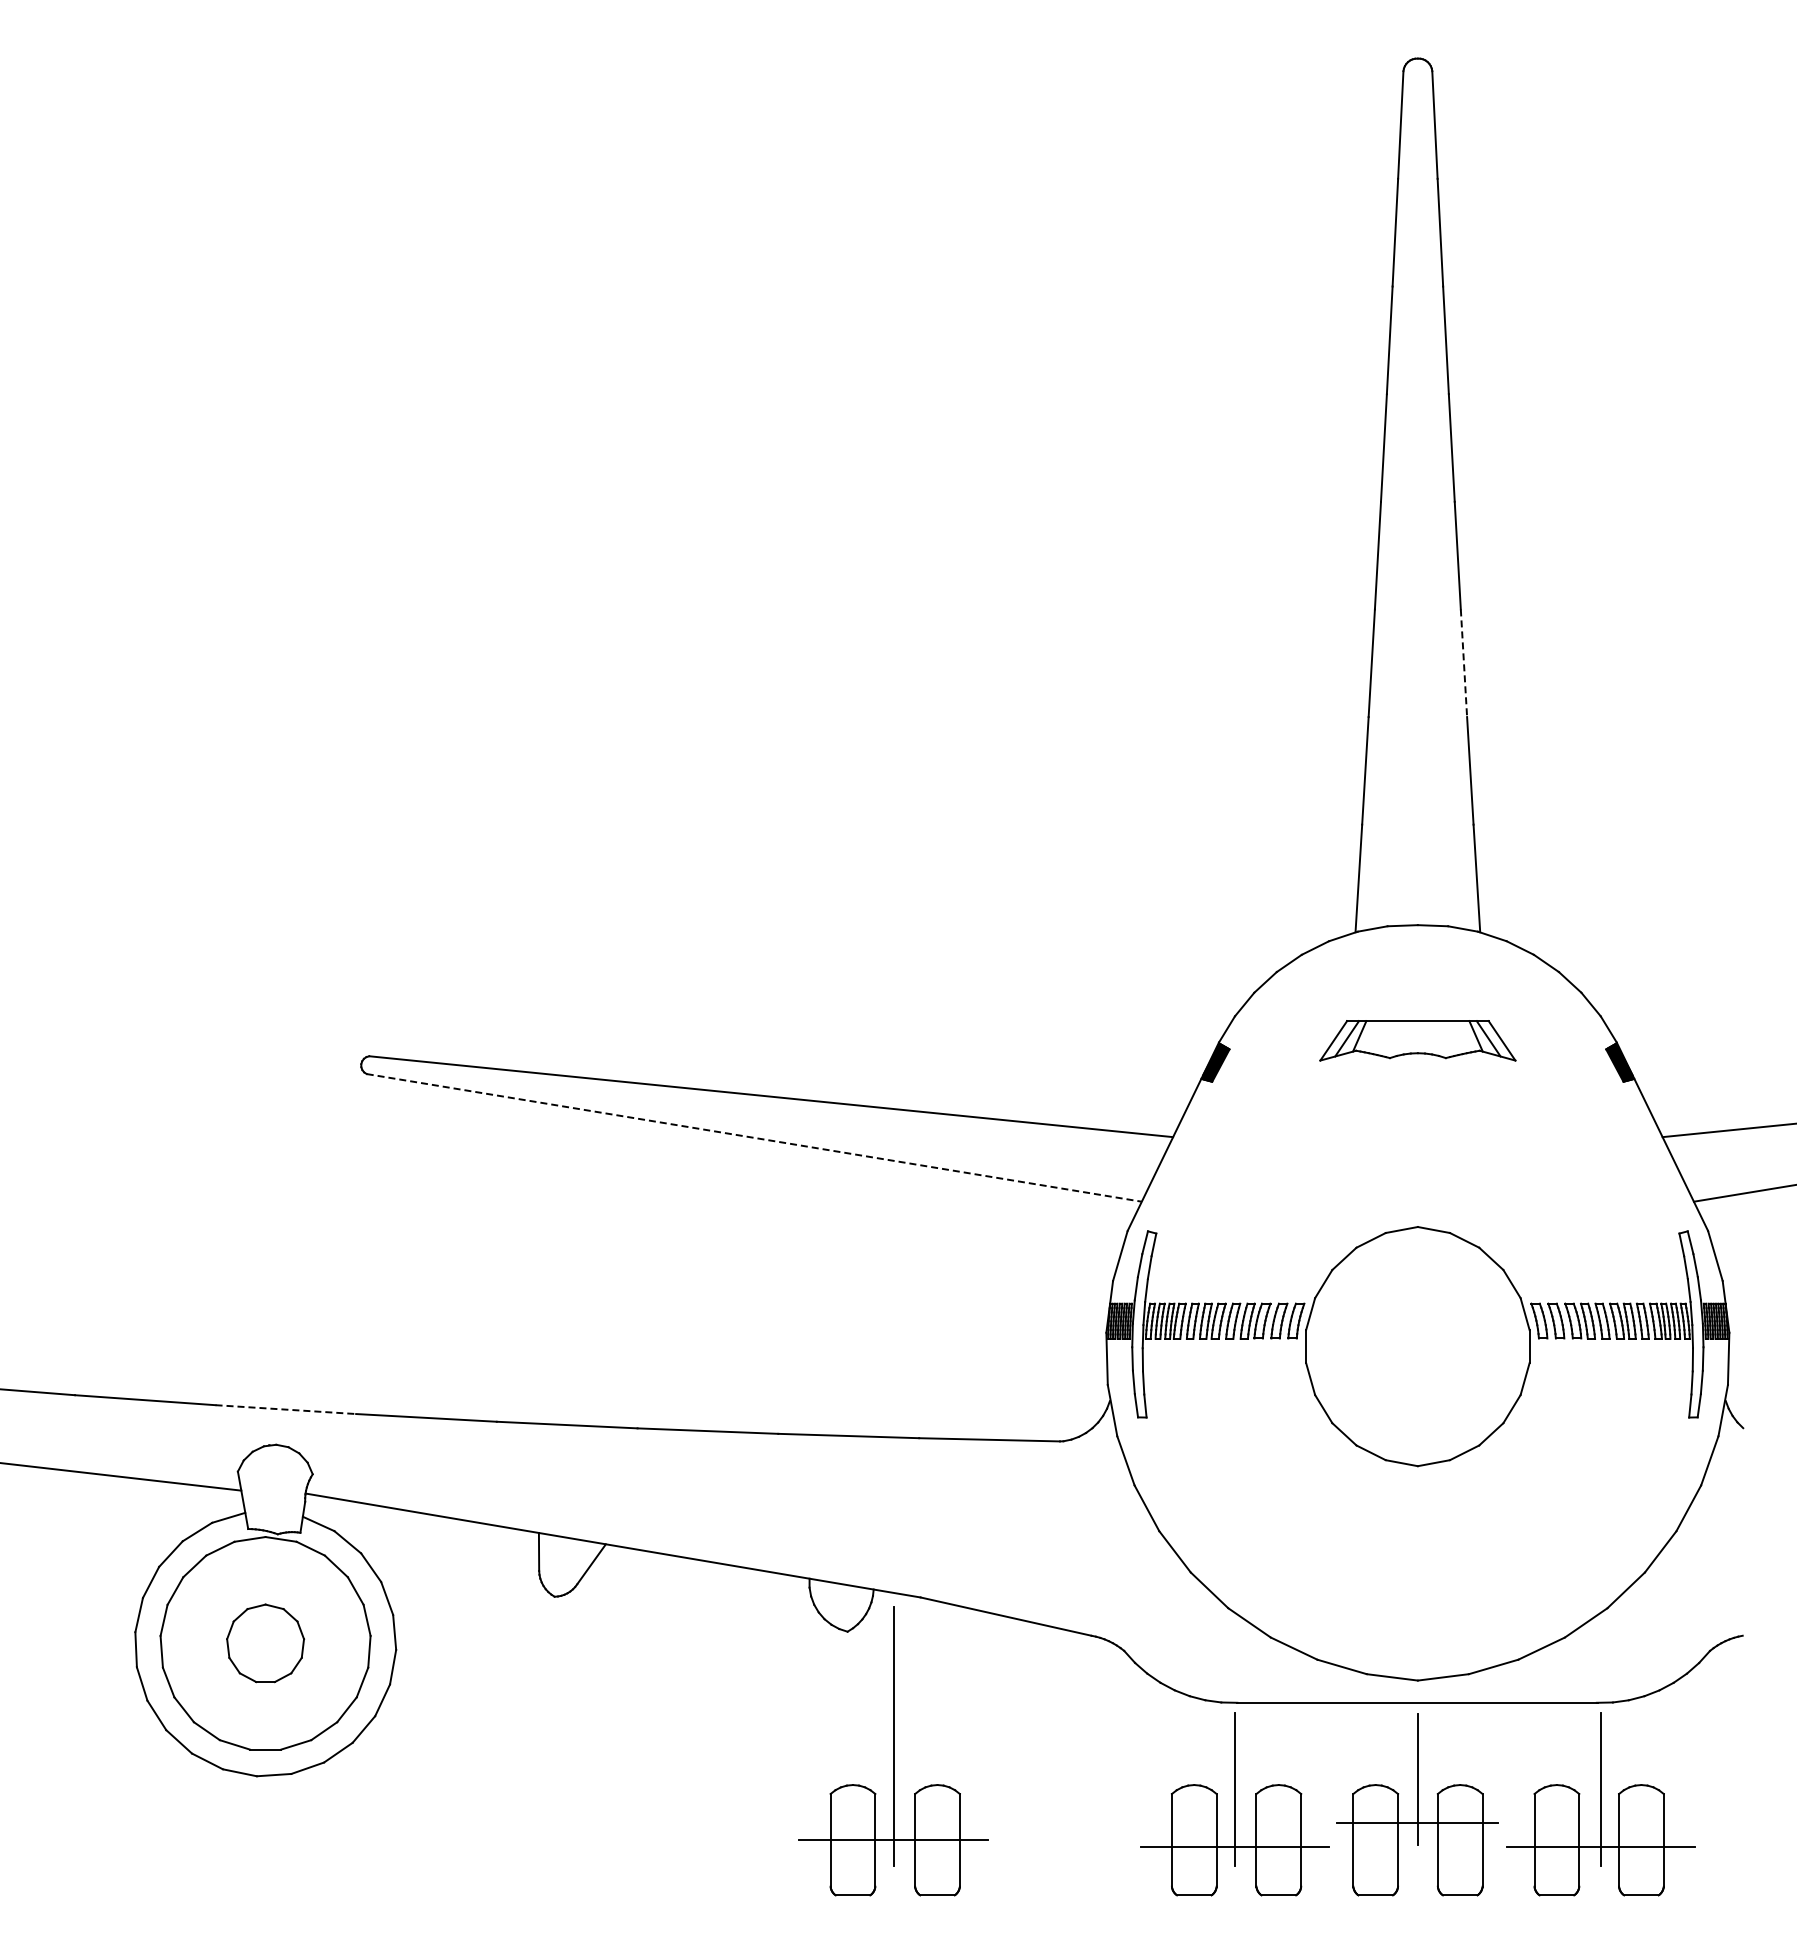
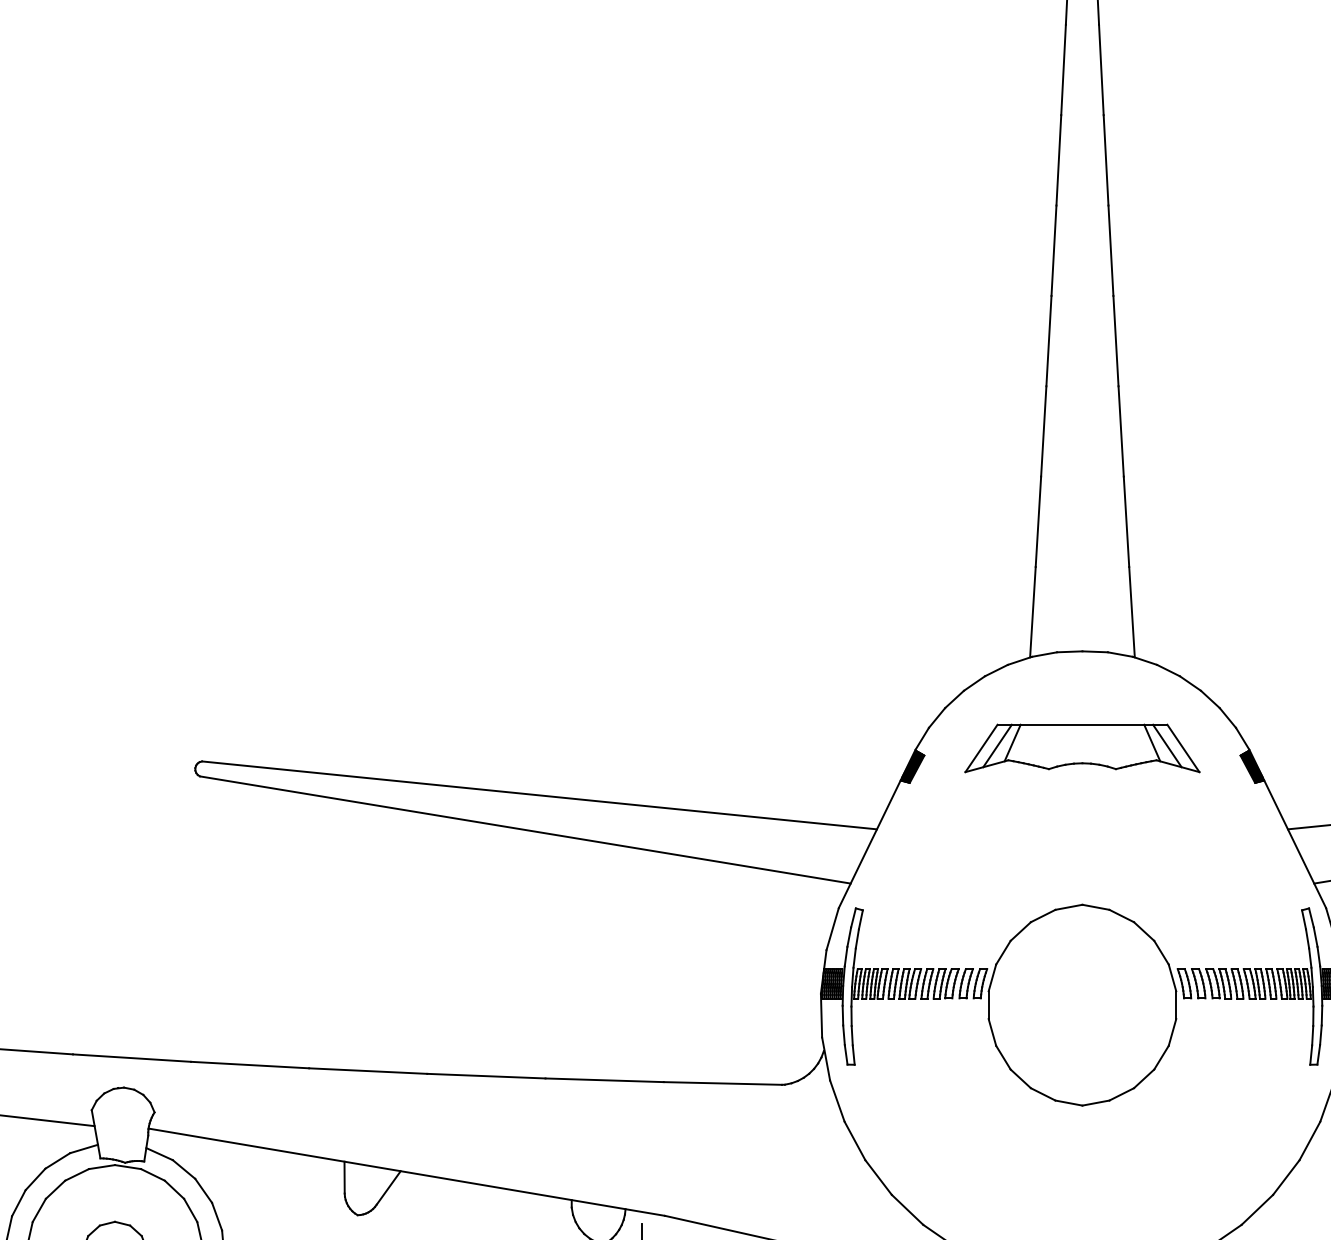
line: (1463, 663) -> (1120, 431), dashed -> solid
part: (1417, 1040) -> (1082, 748), size x1.43
line: (754, 1137) -> (525, 829), dashed -> solid
line: (286, 1409) -> (132, 1058), dashed -> solid

